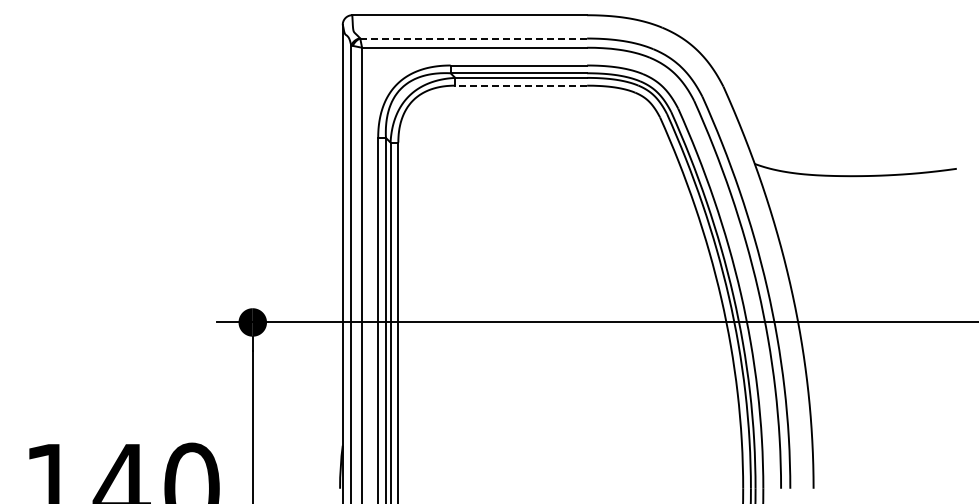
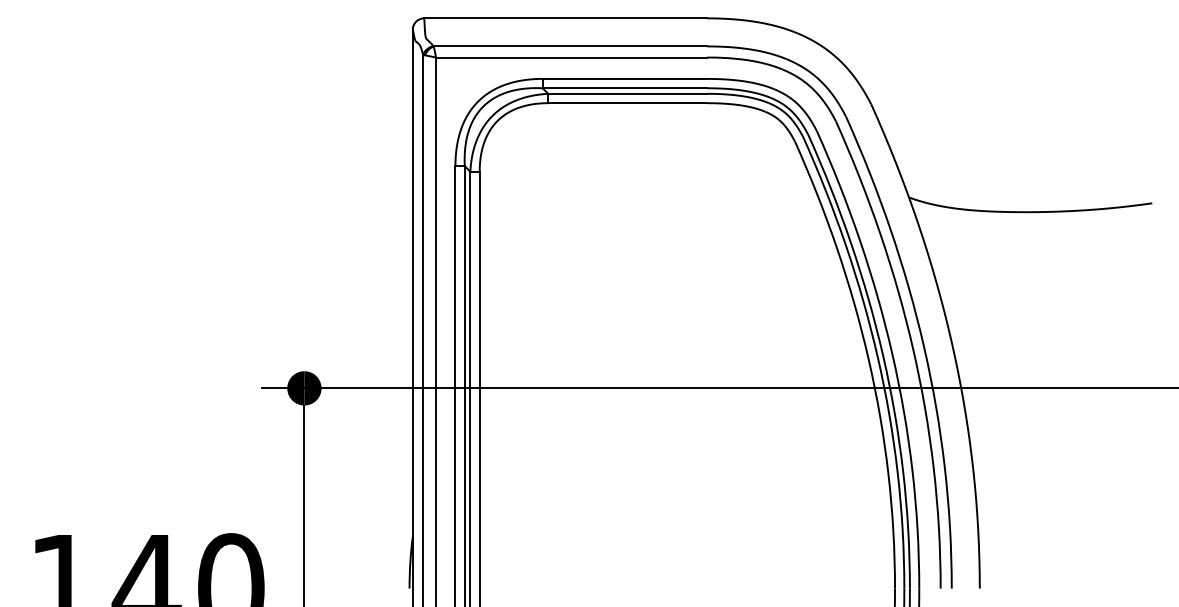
line: (474, 38) -> (571, 46), dashed -> solid
line: (521, 85) -> (628, 102), dashed -> solid

